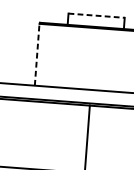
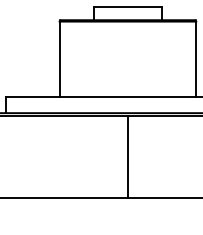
line: (97, 15) -> (128, 6), dashed -> solid
line: (37, 55) -> (59, 59), dashed -> solid

